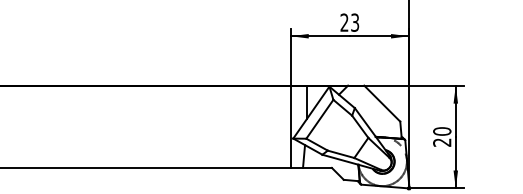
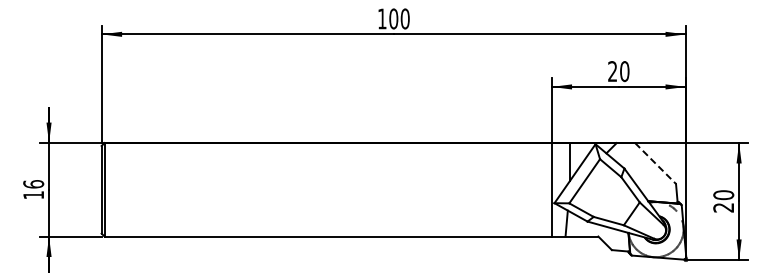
text: (354, 22) -> (624, 71), 23 -> 20
line: (382, 103) -> (655, 163), solid -> dashed

